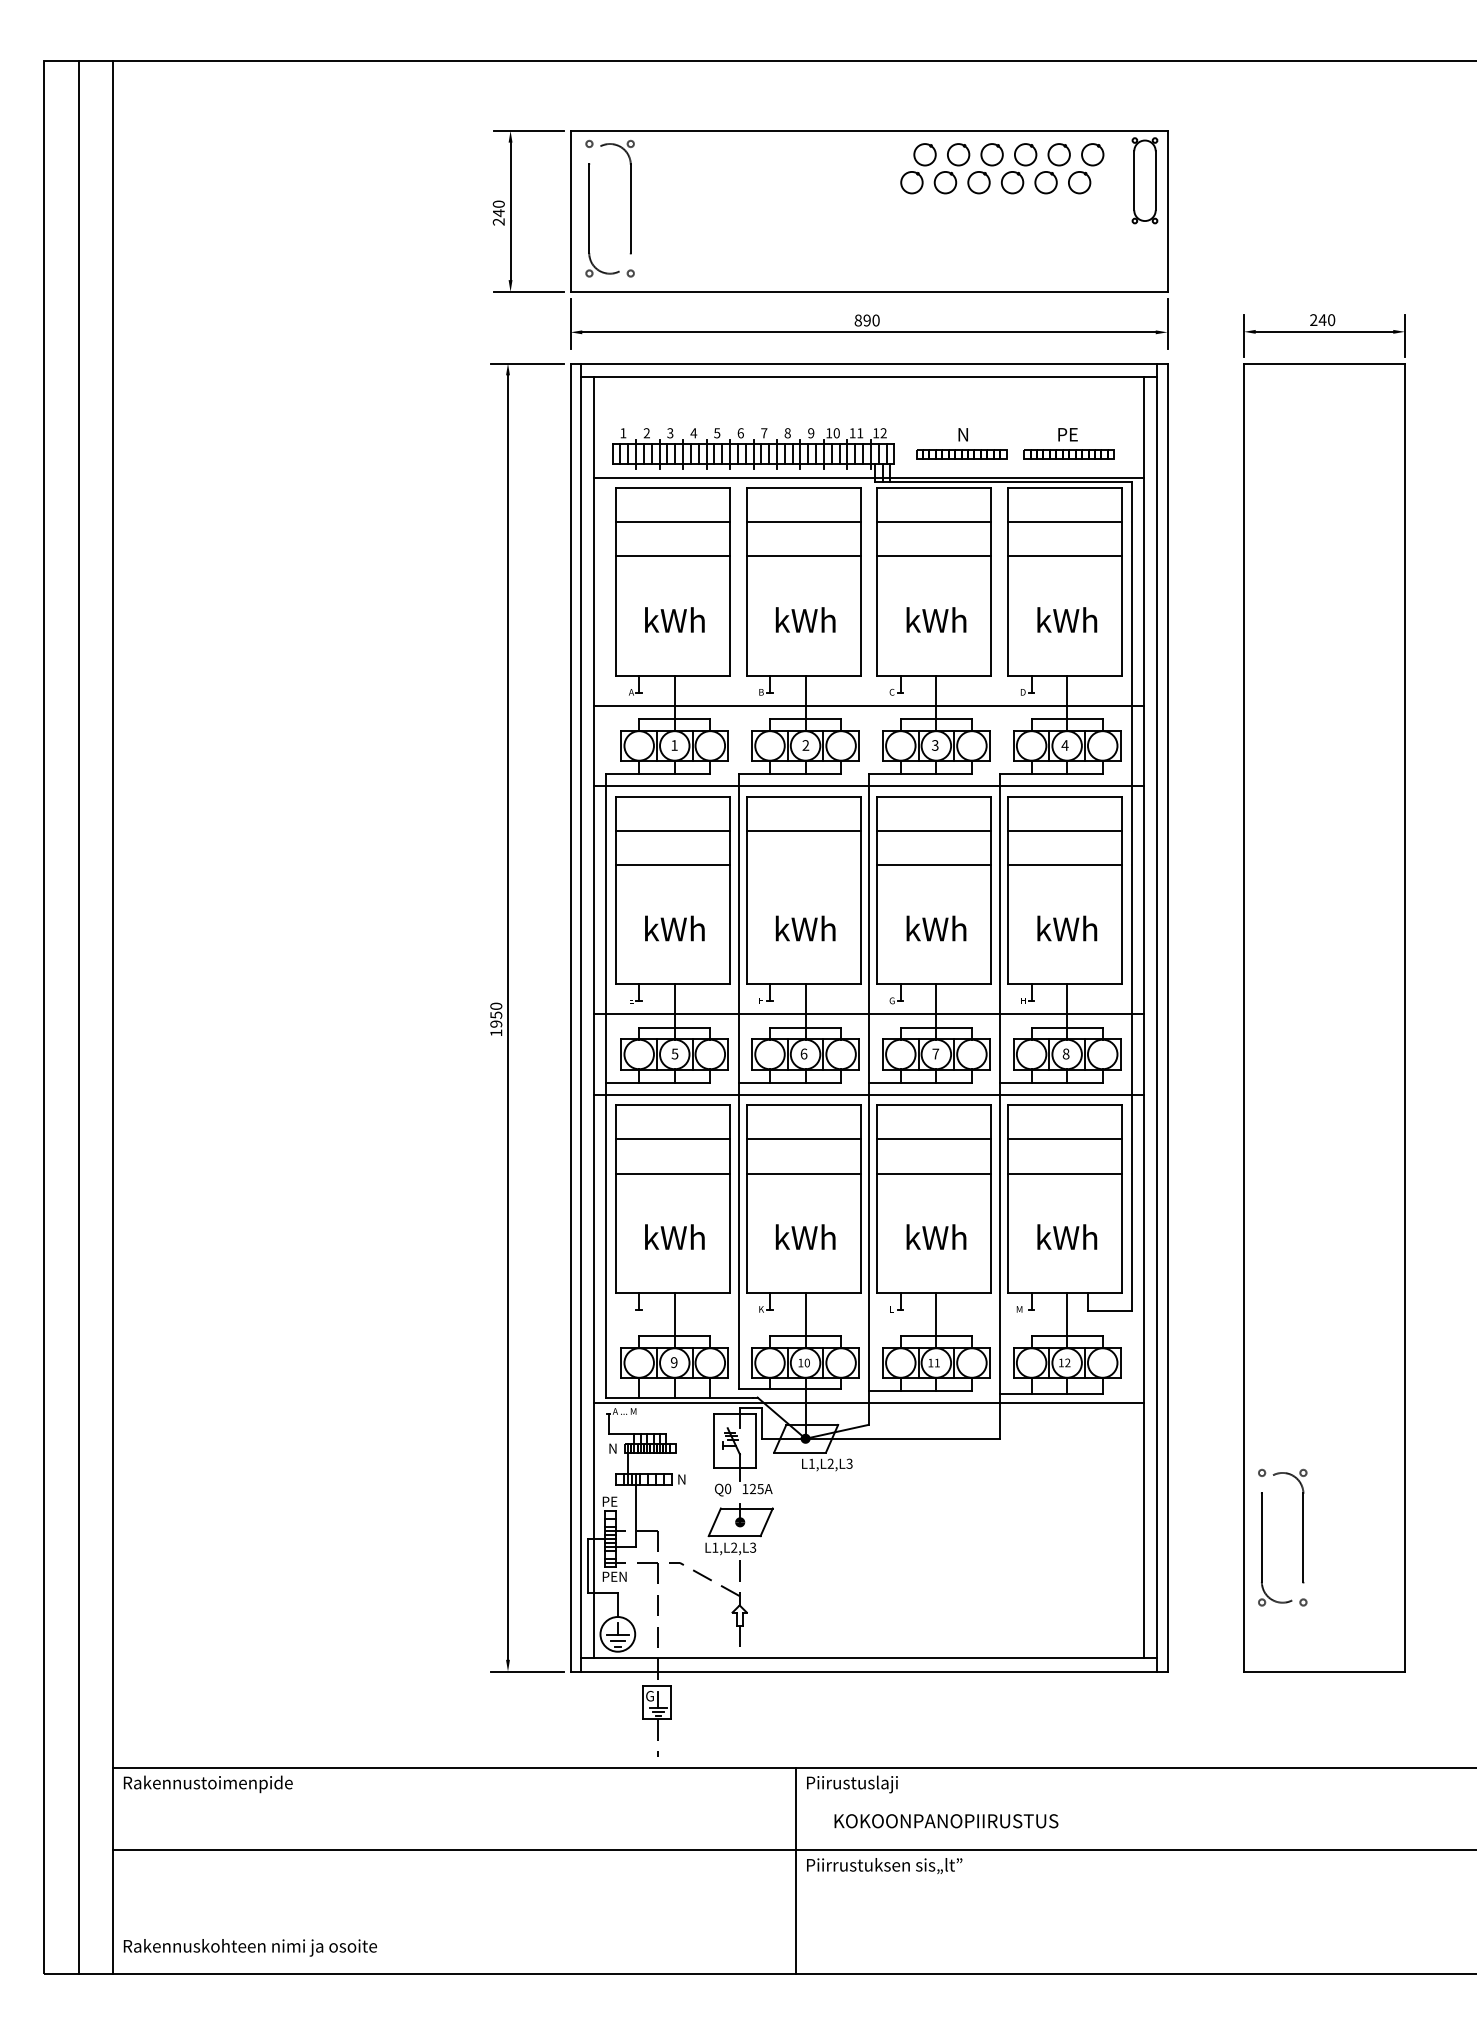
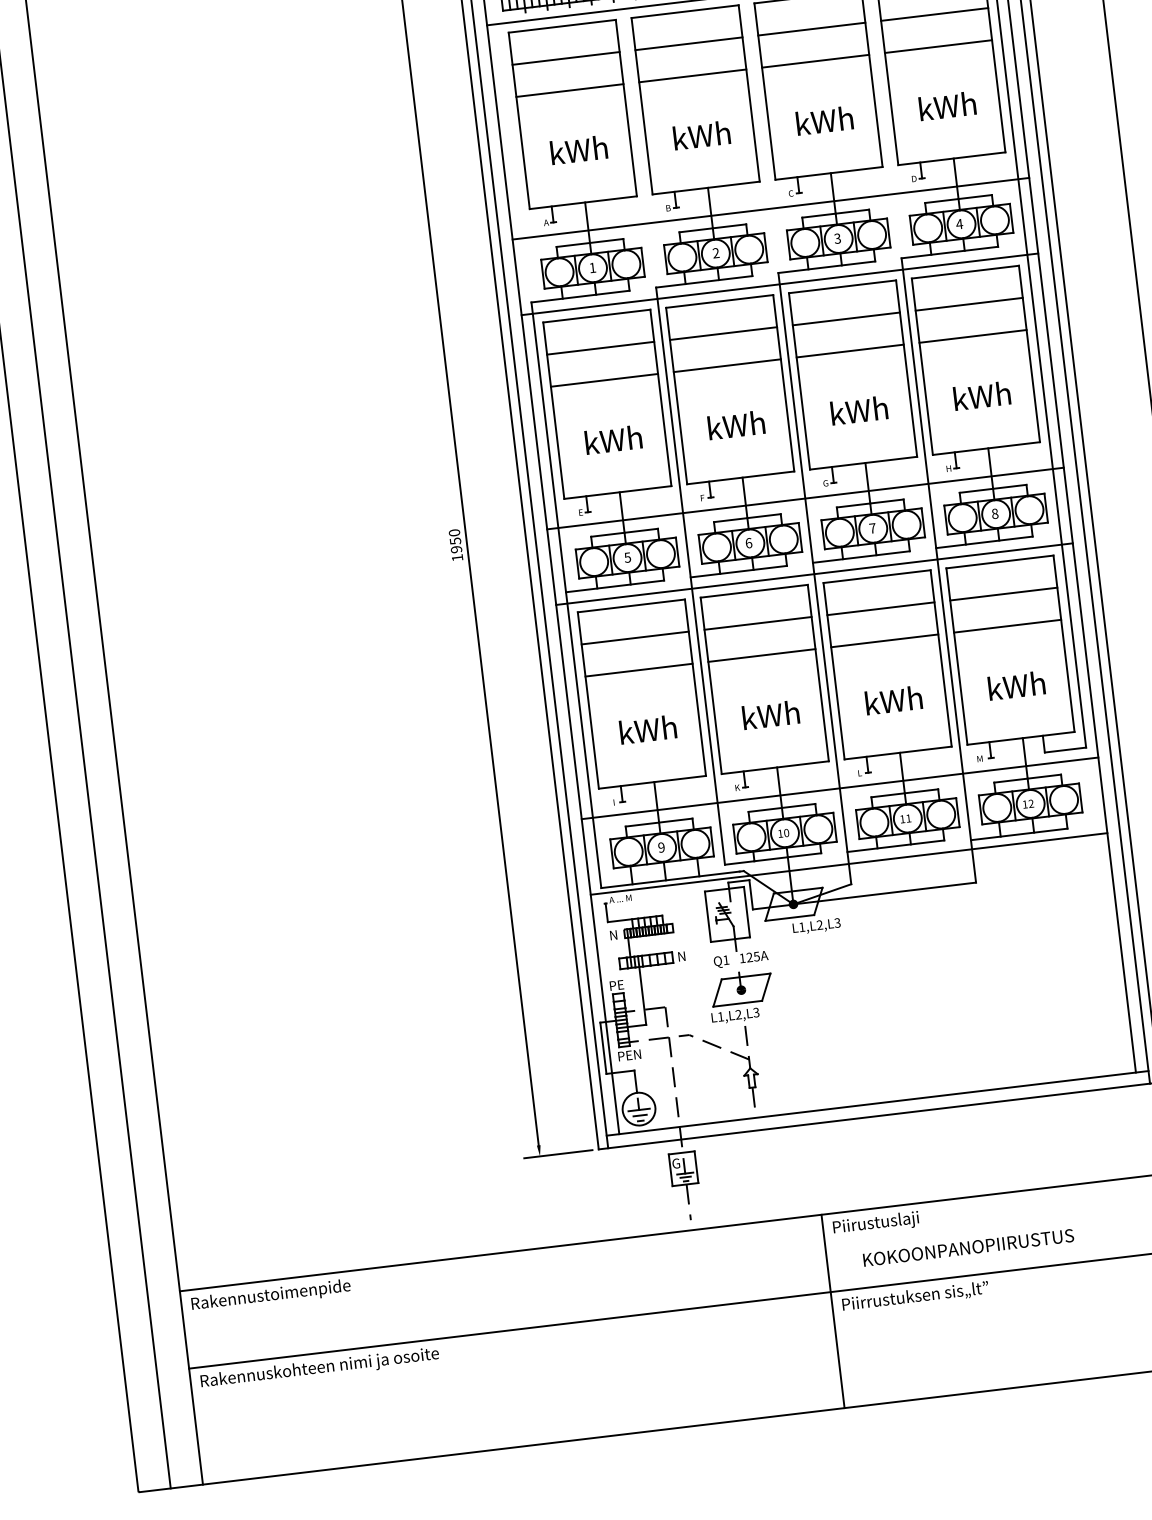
line: (803, 865) -> (727, 366), added
line: (869, 1322) -> (840, 788), added
text: (728, 1488) -> (726, 959), Q0 -> Q1
text: (249, 1947) -> (319, 1368), moved

